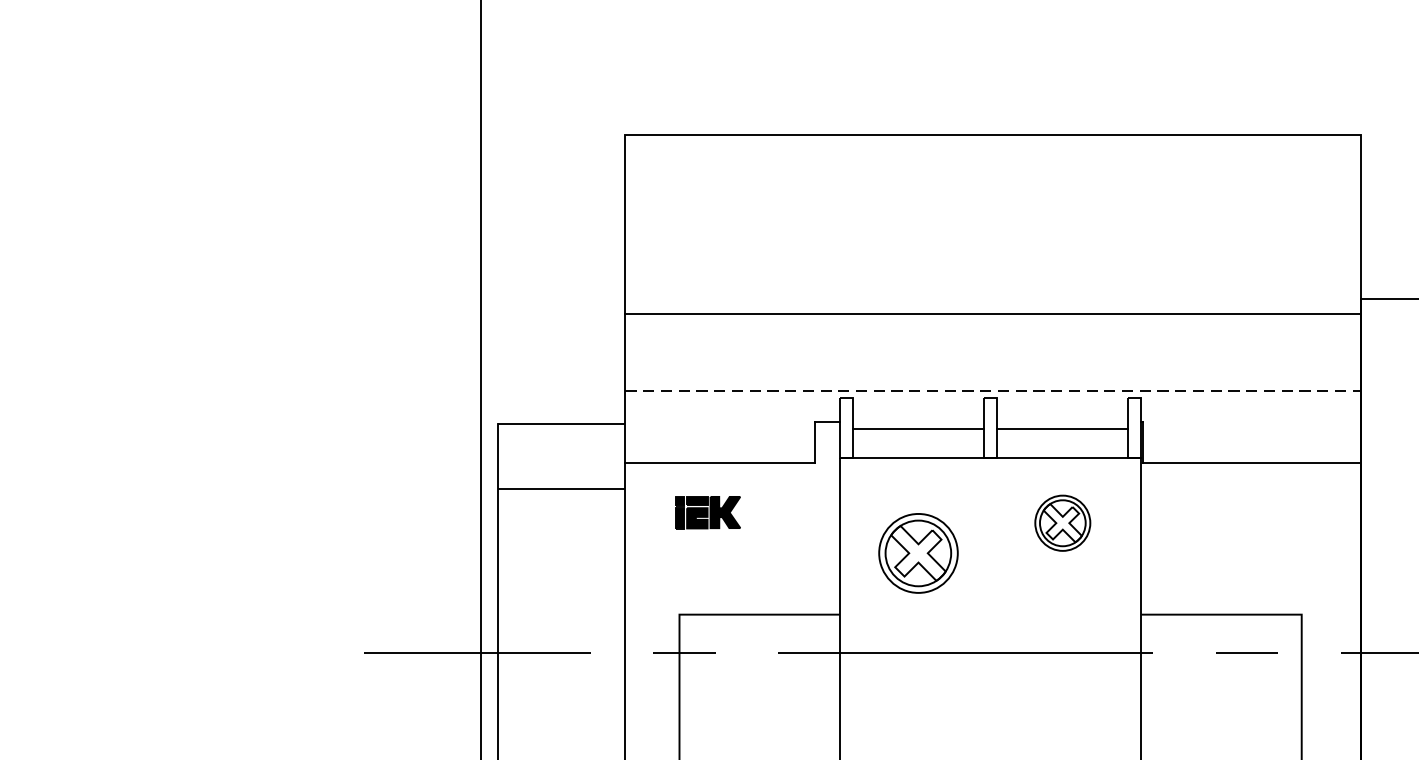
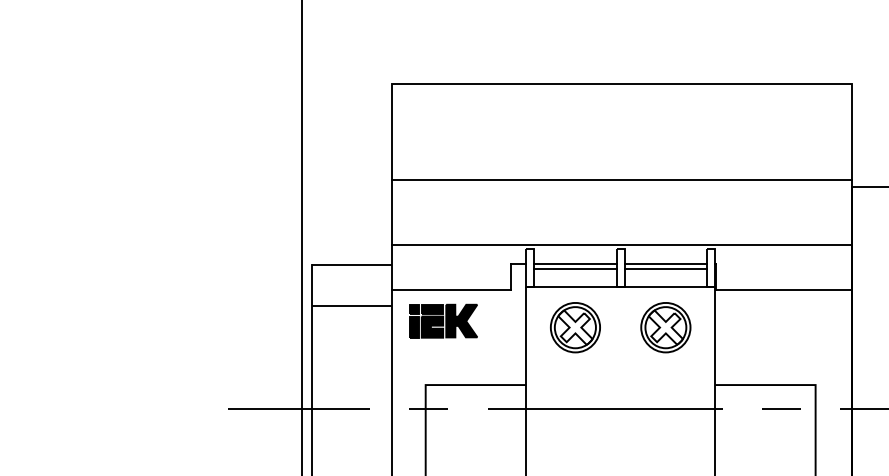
line: (991, 313) -> (621, 179), moved
line: (993, 390) -> (622, 244), dashed -> solid
line: (918, 422) -> (575, 264), added
line: (1062, 422) -> (665, 264), added
part: (707, 511) -> (443, 320), size x1.67
part: (1062, 522) -> (665, 327), size x1.43
part: (918, 553) -> (575, 327), moved

